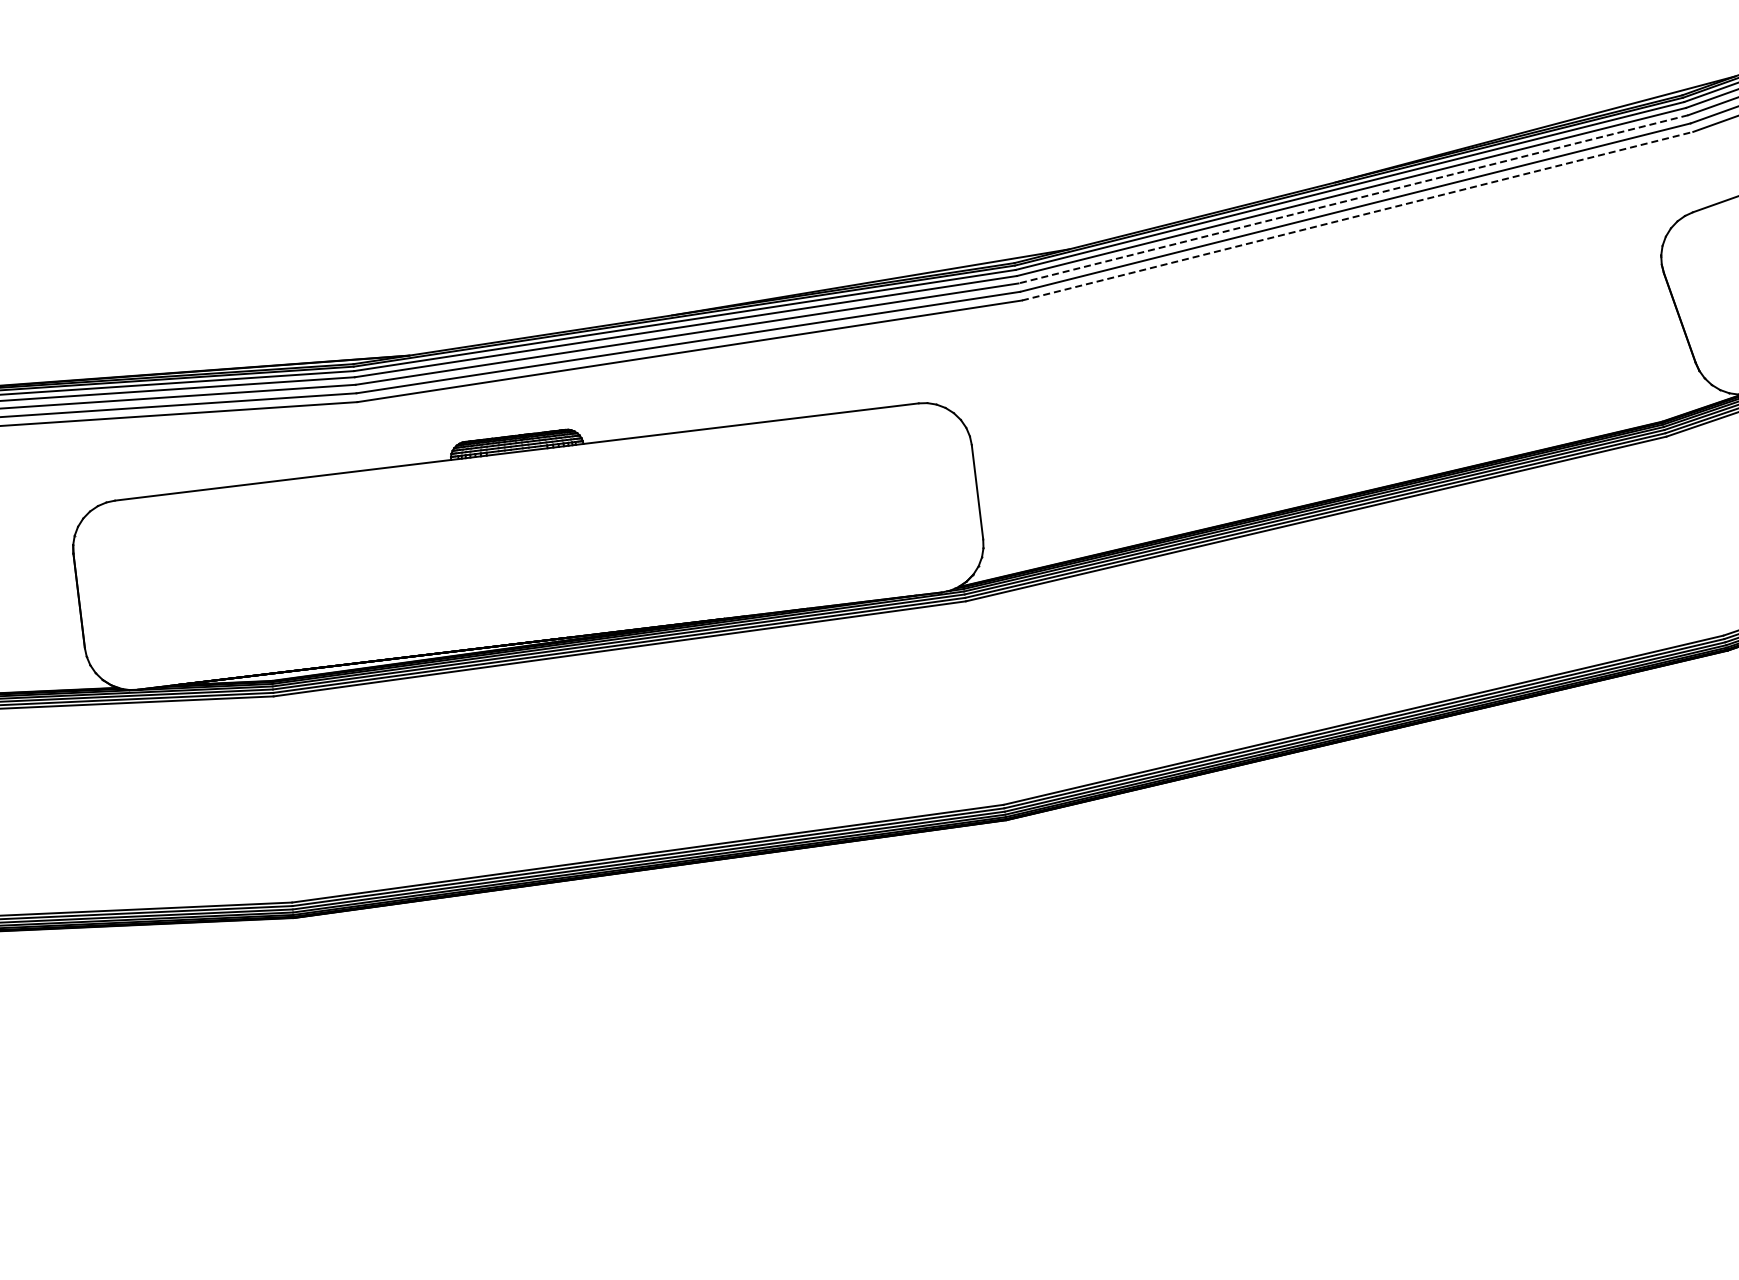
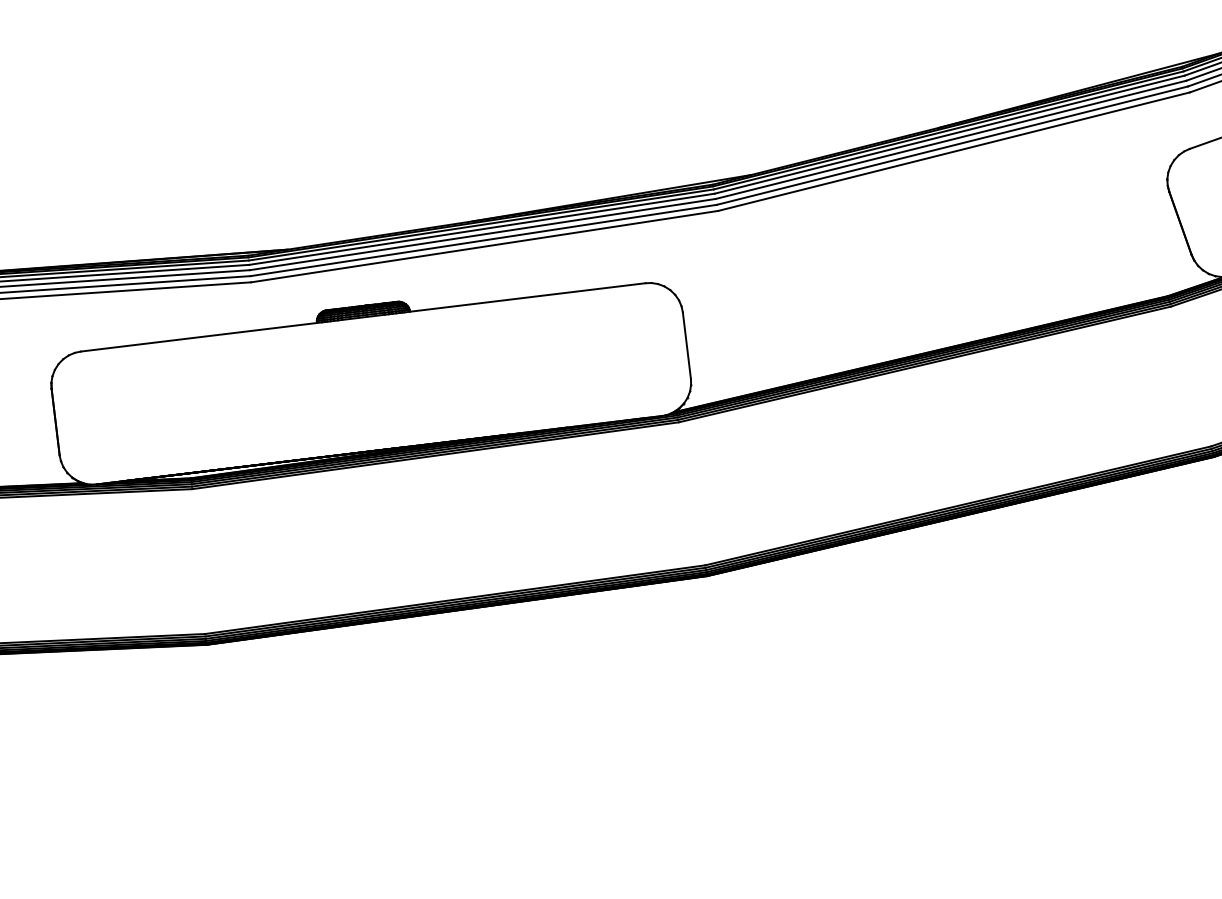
line: (1352, 199) -> (950, 139), dashed -> solid
line: (1358, 216) -> (954, 151), dashed -> solid

